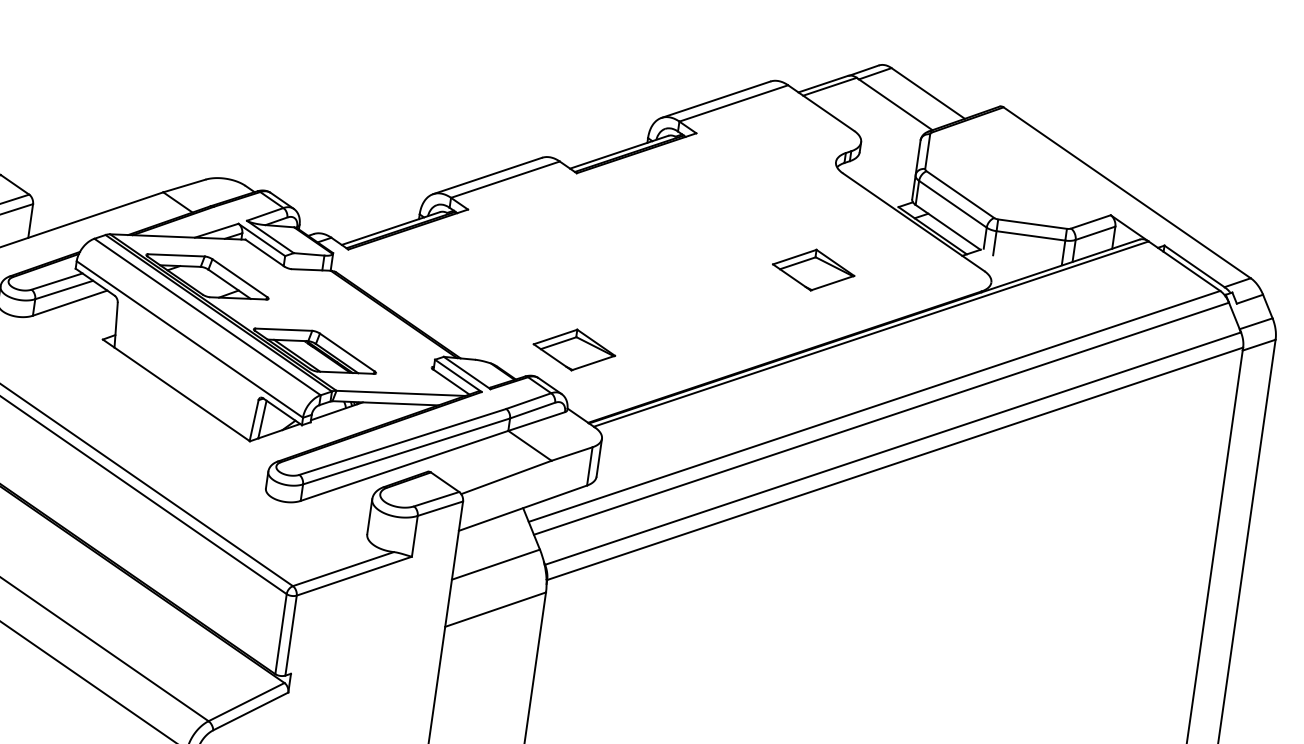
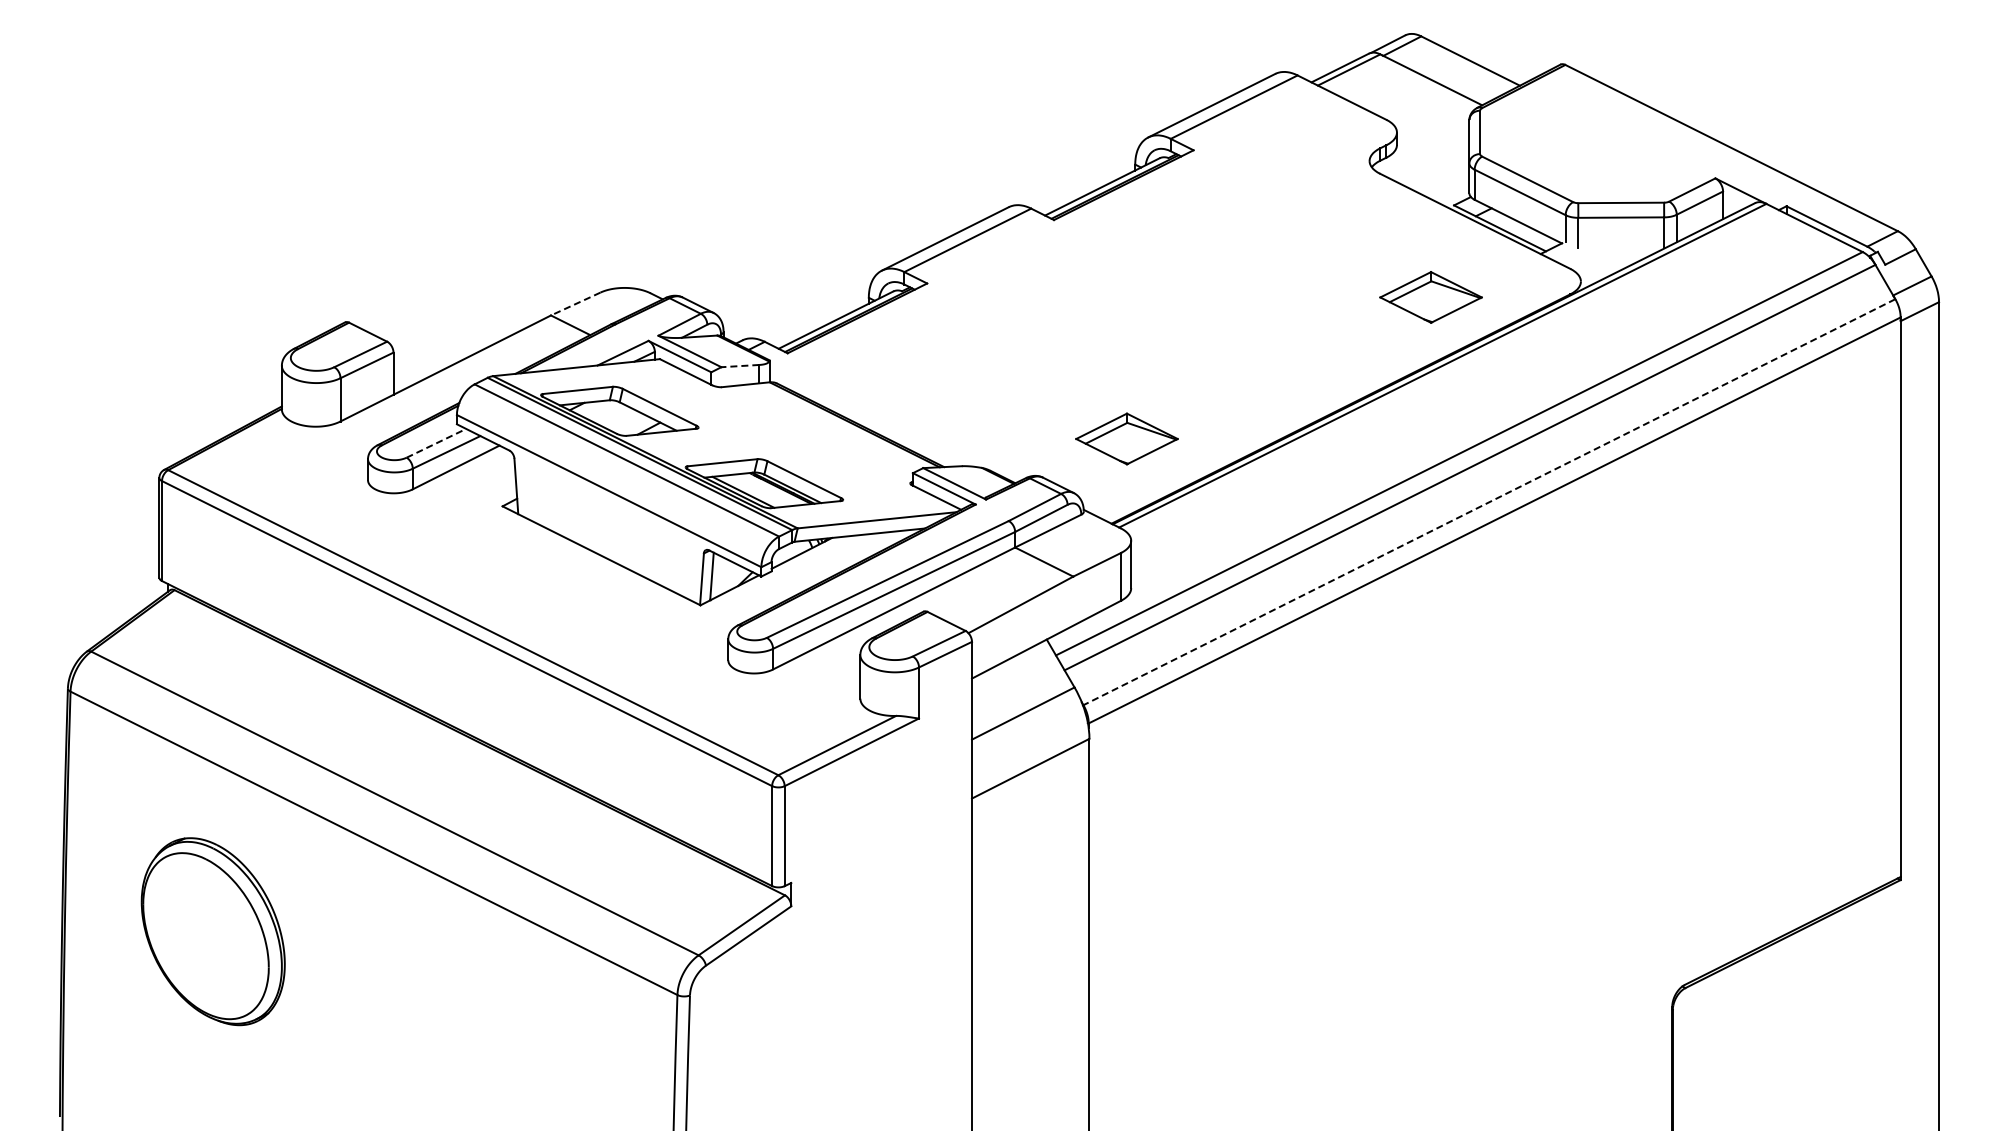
line: (184, 186) -> (575, 304), solid -> dashed
line: (309, 254) -> (740, 366), solid -> dashed
part: (813, 270) -> (1430, 297), moved
line: (57, 281) -> (436, 443), solid -> dashed
part: (574, 349) -> (1126, 438), moved
line: (893, 448) -> (1489, 502), solid -> dashed

